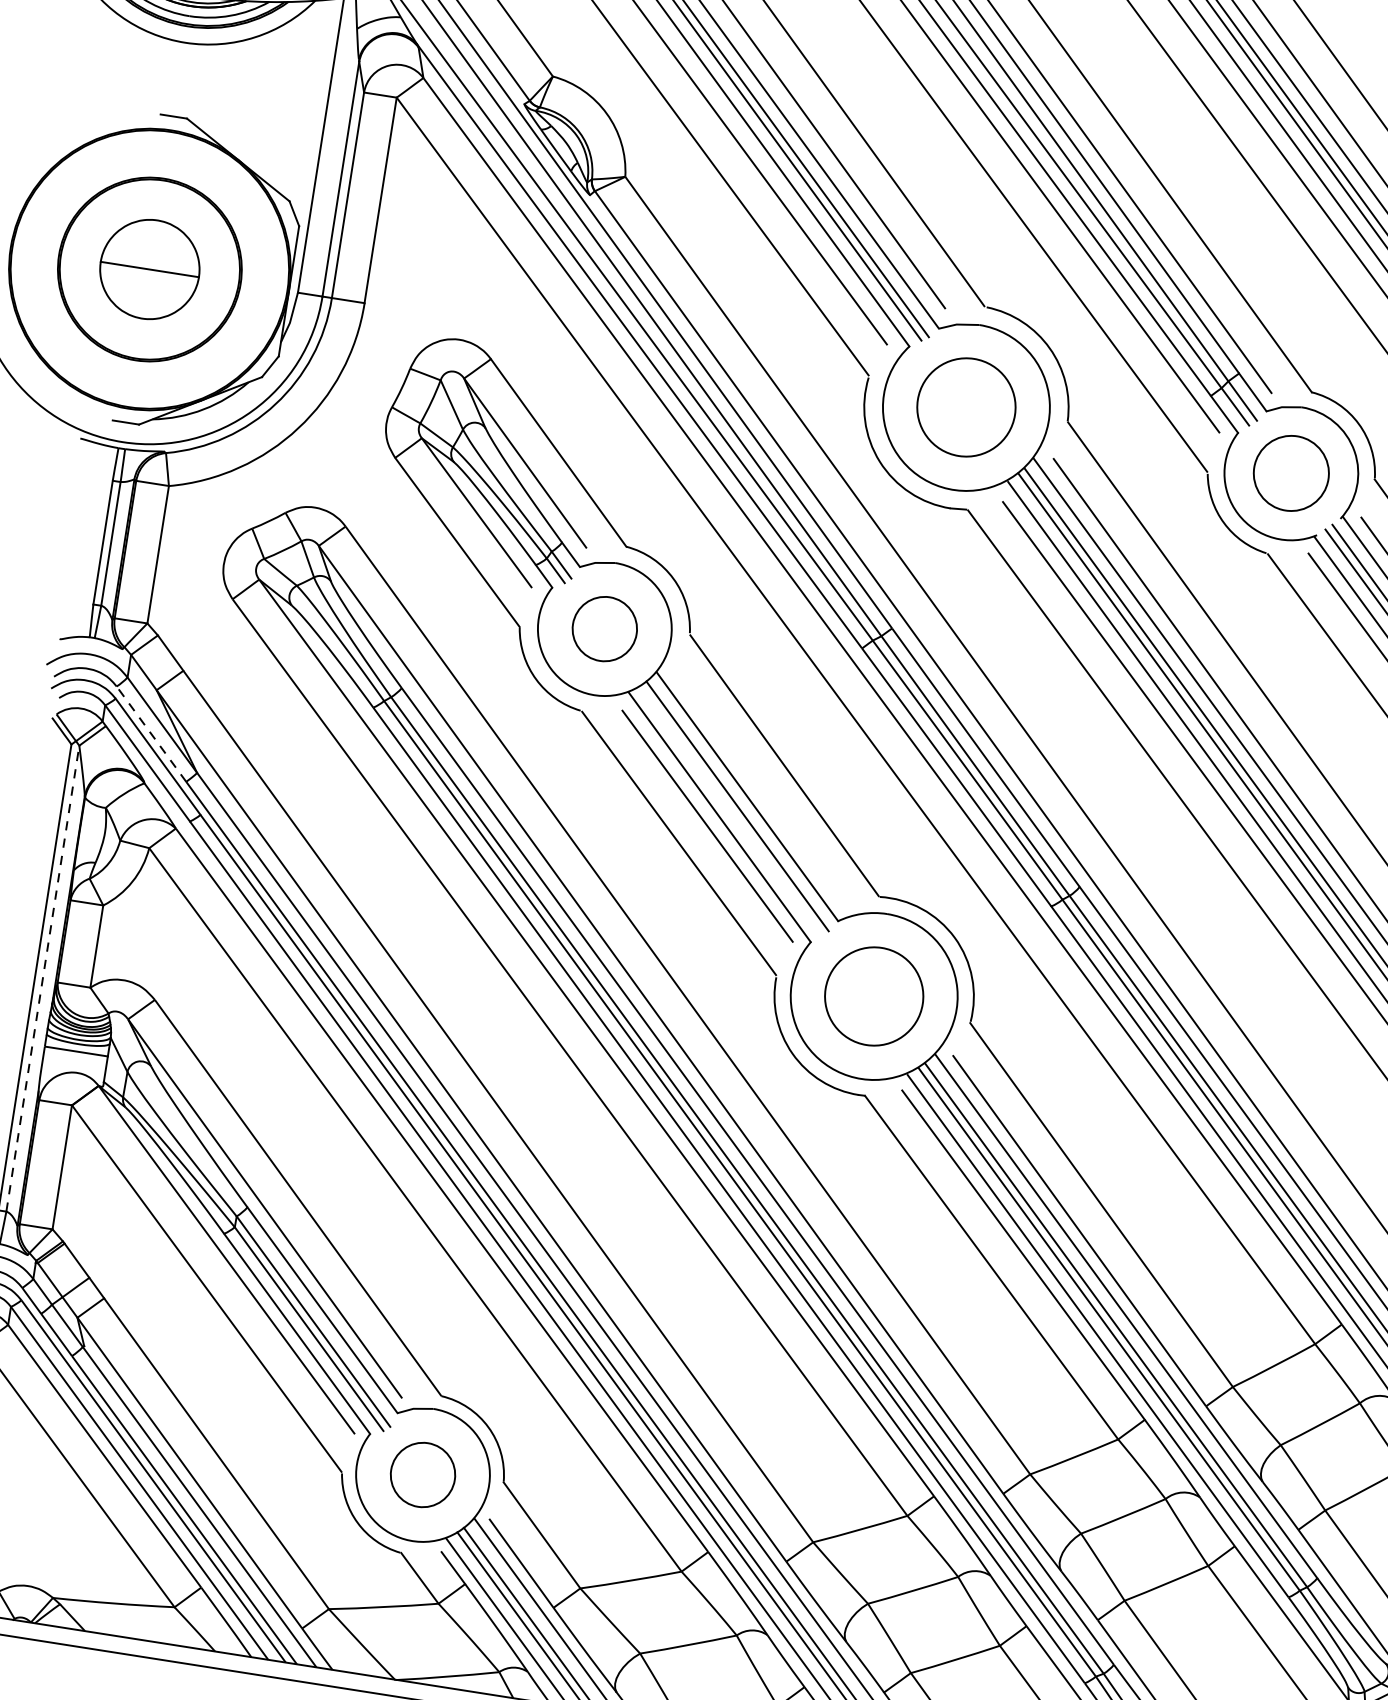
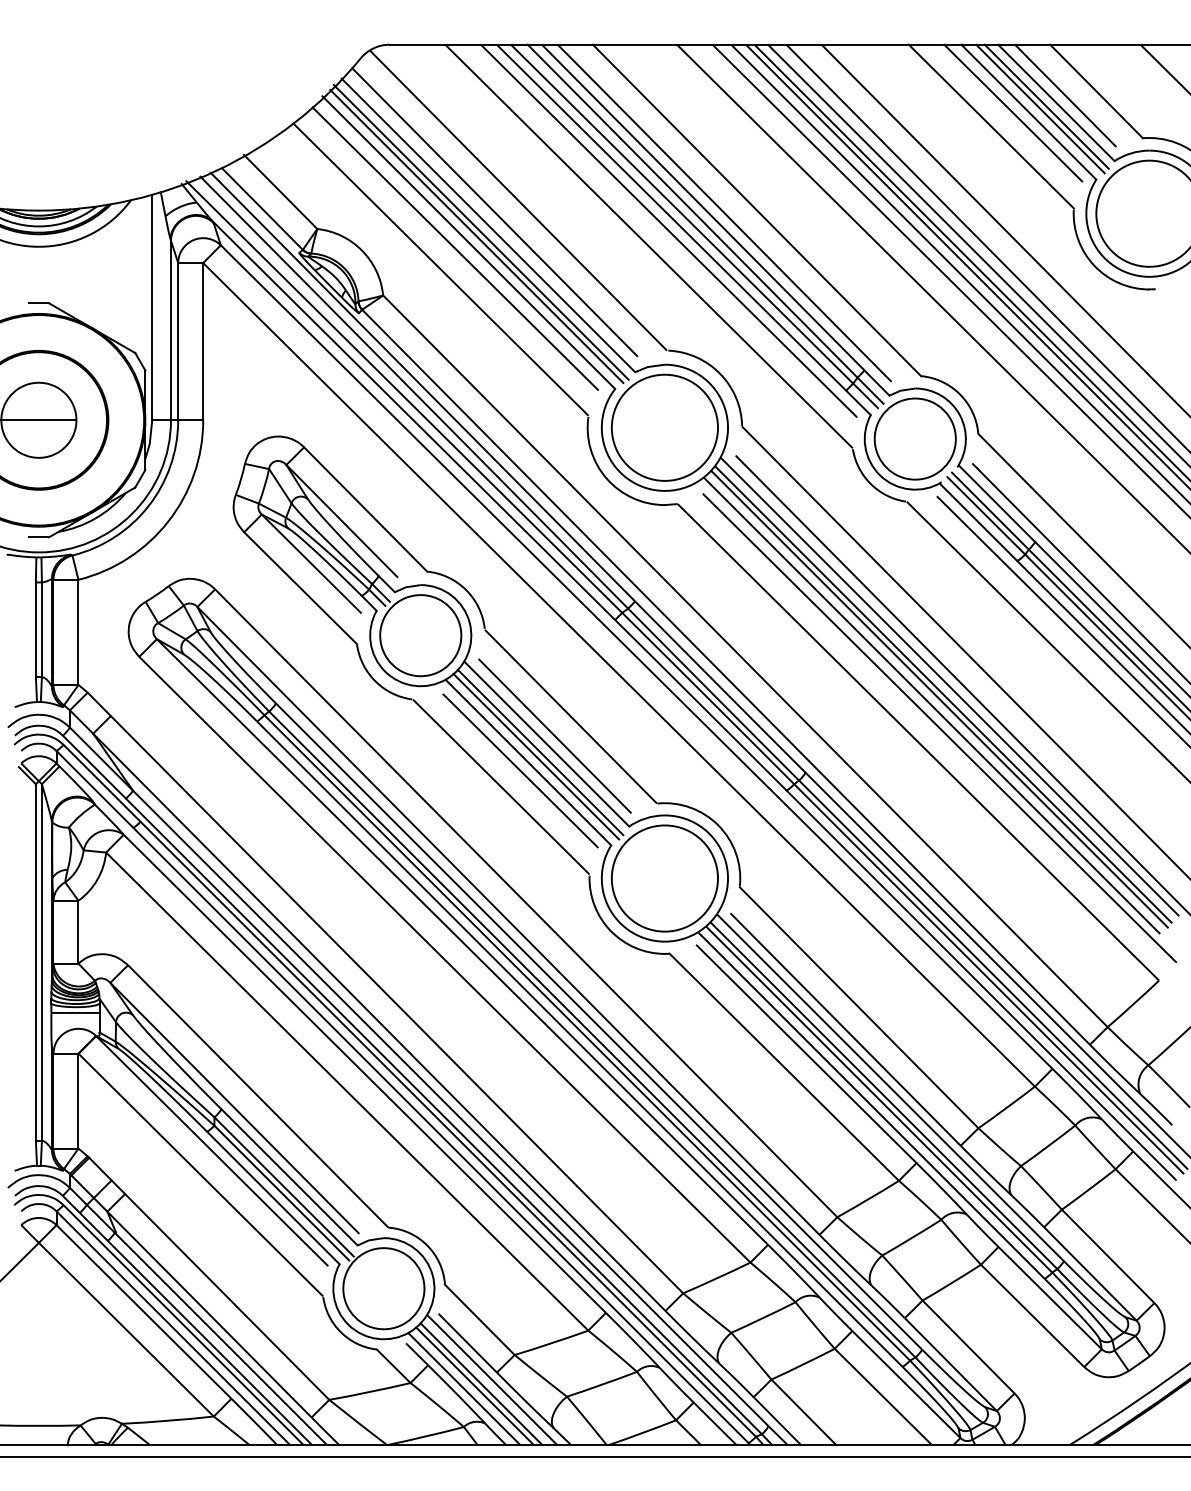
circle: (965, 406) -> (664, 427), size x1.43
circle: (1290, 472) -> (914, 438), size x1.43
circle: (604, 628) -> (420, 635), size x1.67
line: (151, 734) -> (94, 767), dashed -> solid
line: (759, 786) -> (554, 735), added
line: (731, 810) -> (536, 756), added
line: (42, 977) -> (41, 961), dashed -> solid
circle: (873, 996) -> (664, 878), size x1.43
circle: (422, 1474) -> (383, 1288), size x1.67

